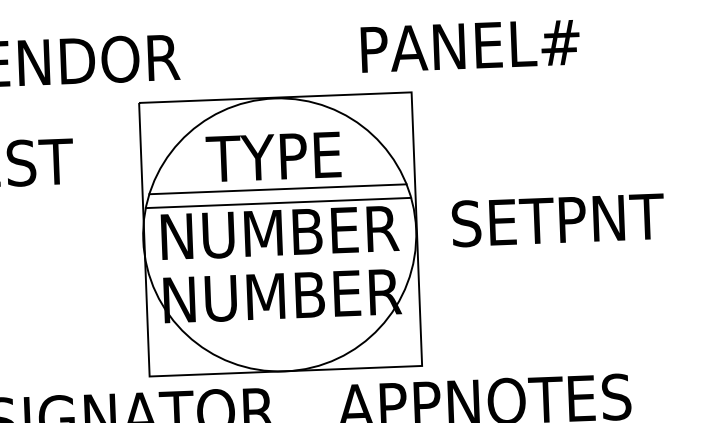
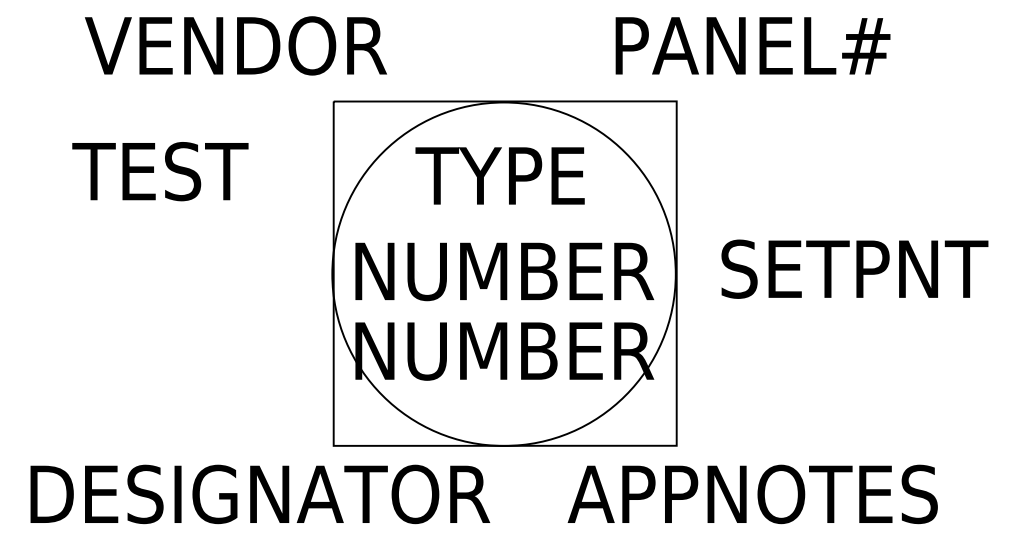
line: (277, 189) -> (503, 216), removed
line: (278, 203) -> (504, 234), removed

